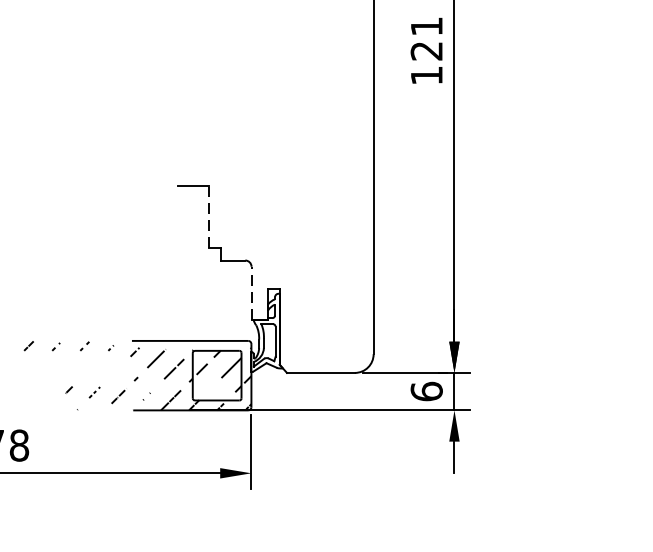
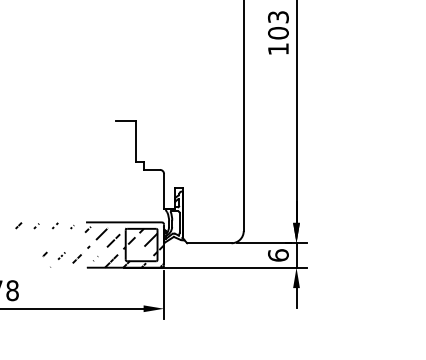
text: (426, 39) -> (278, 25), 121 -> 103
line: (209, 217) -> (136, 141), dashed -> solid
line: (252, 292) -> (164, 190), dashed -> solid

